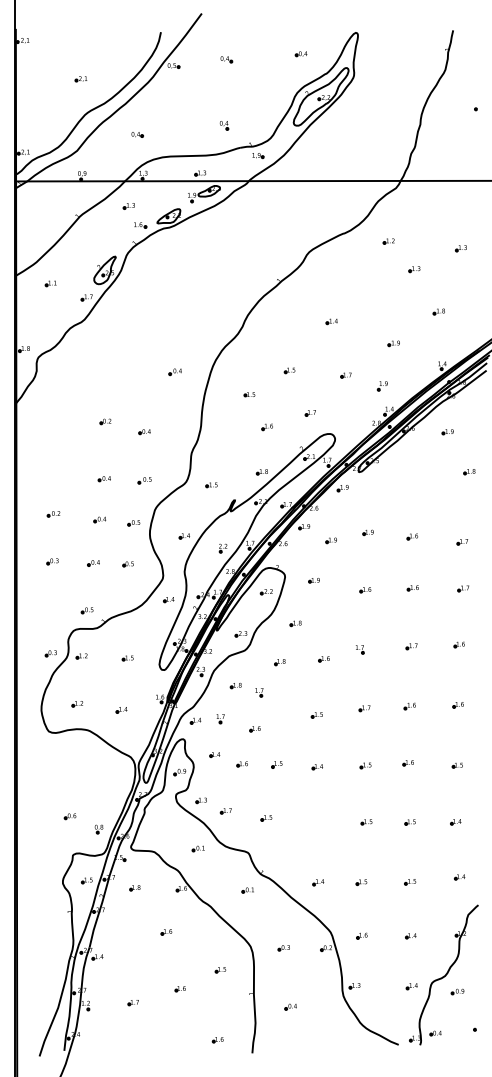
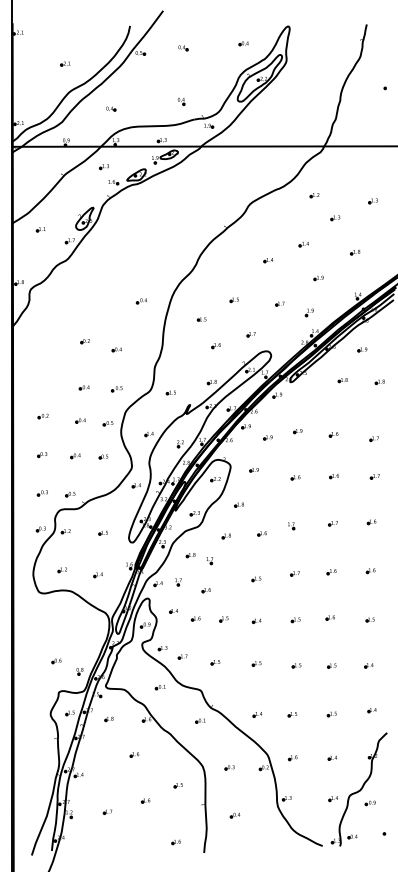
part: (375, 301) -> (303, 244), added
part: (423, 470) -> (342, 380), added
part: (52, 609) -> (42, 493), added
part: (317, 819) -> (256, 663), added

